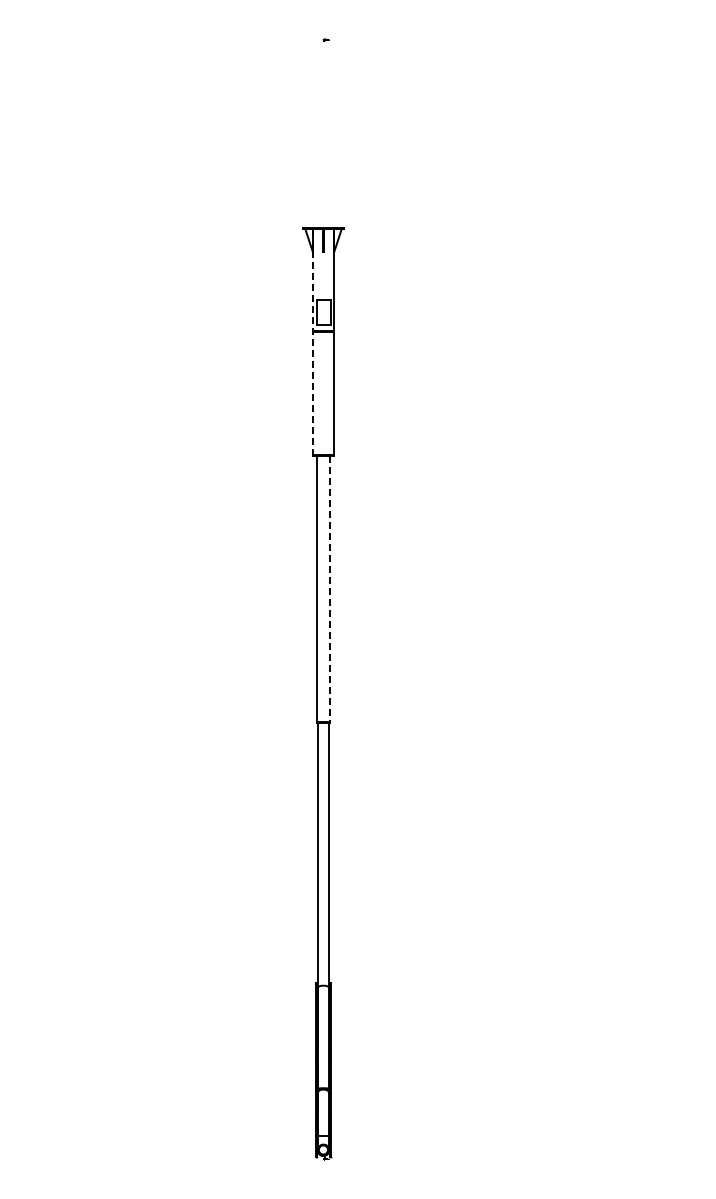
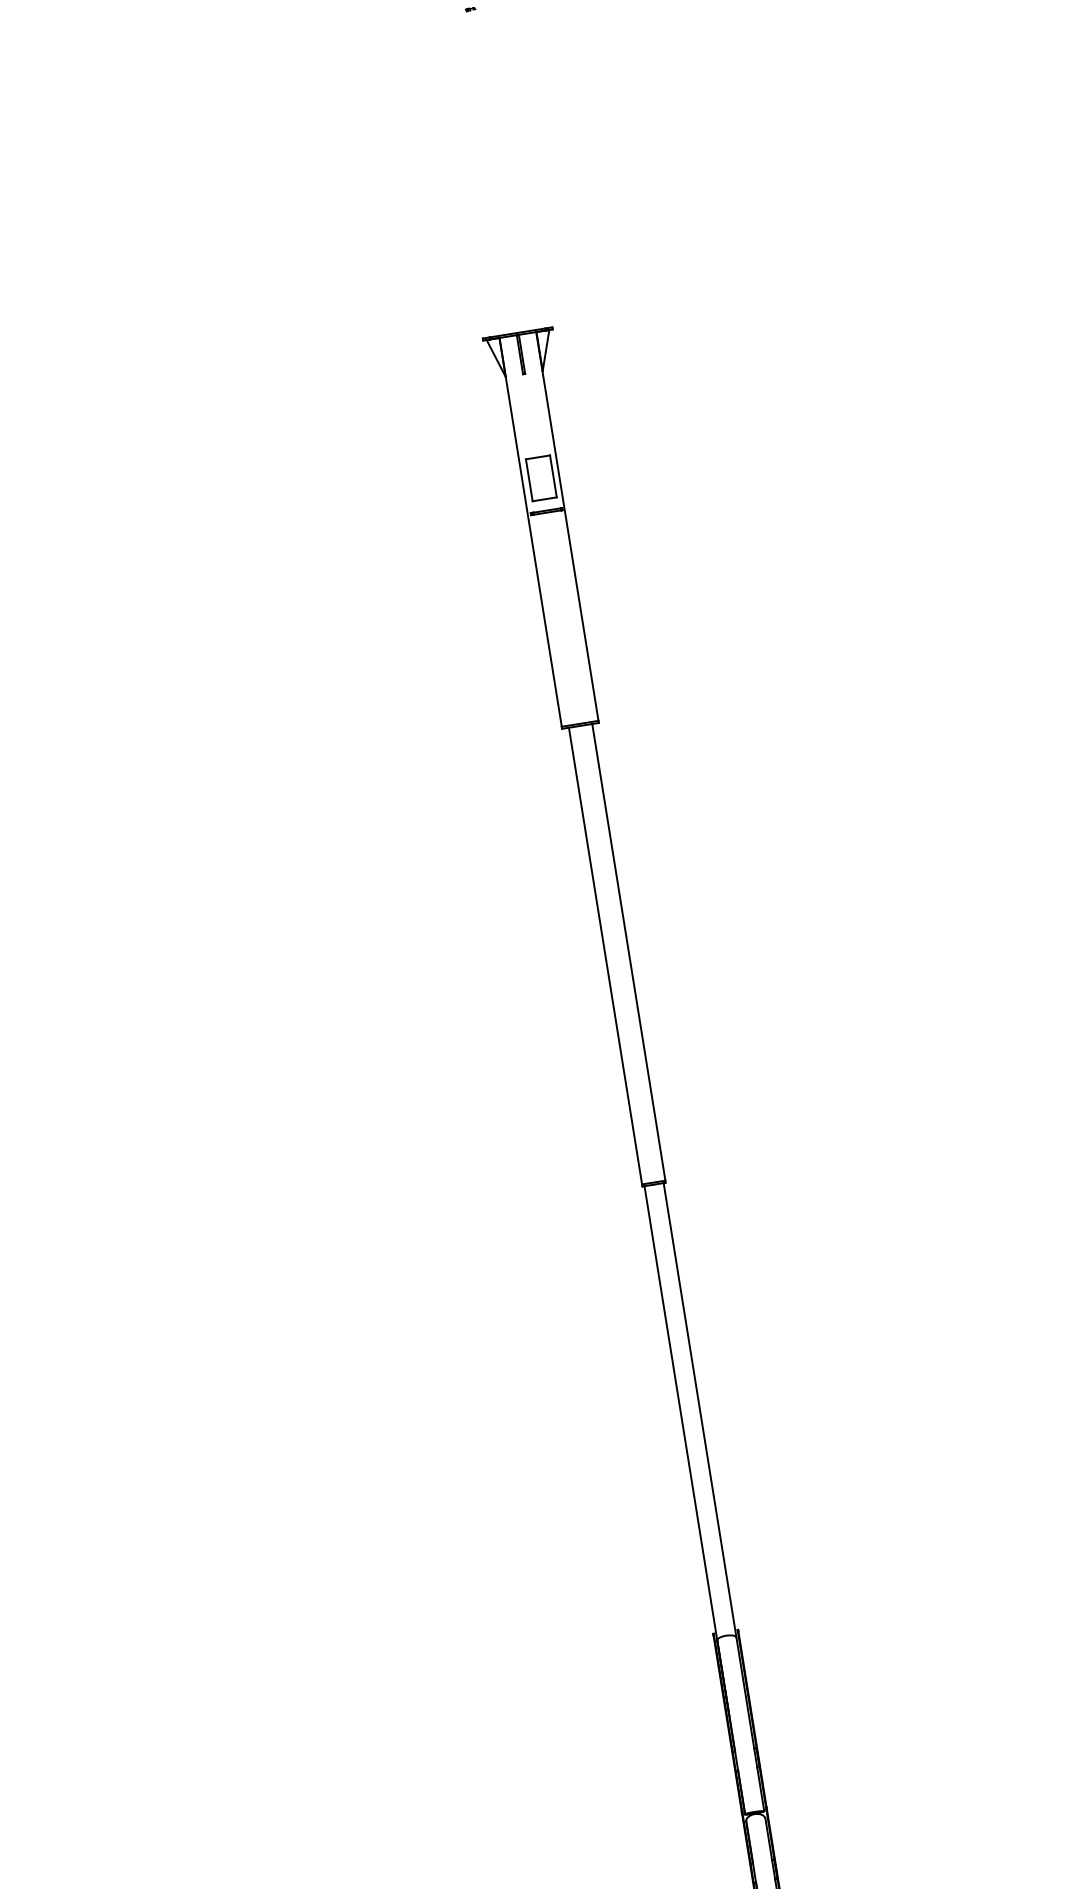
line: (312, 342) -> (530, 533), dashed -> solid
line: (330, 589) -> (629, 952), dashed -> solid

